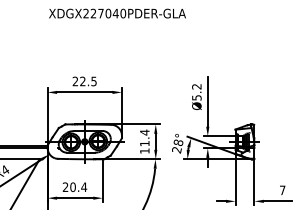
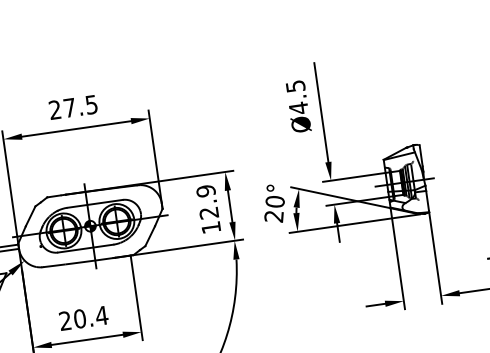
text: (82, 81) -> (68, 108), 22.5 -> 27.5
text: (196, 92) -> (296, 97), Ø5.2 -> Ø4.5
text: (144, 137) -> (206, 200), 11.4 -> 12.9
text: (178, 142) -> (275, 201), 28° -> 20°

